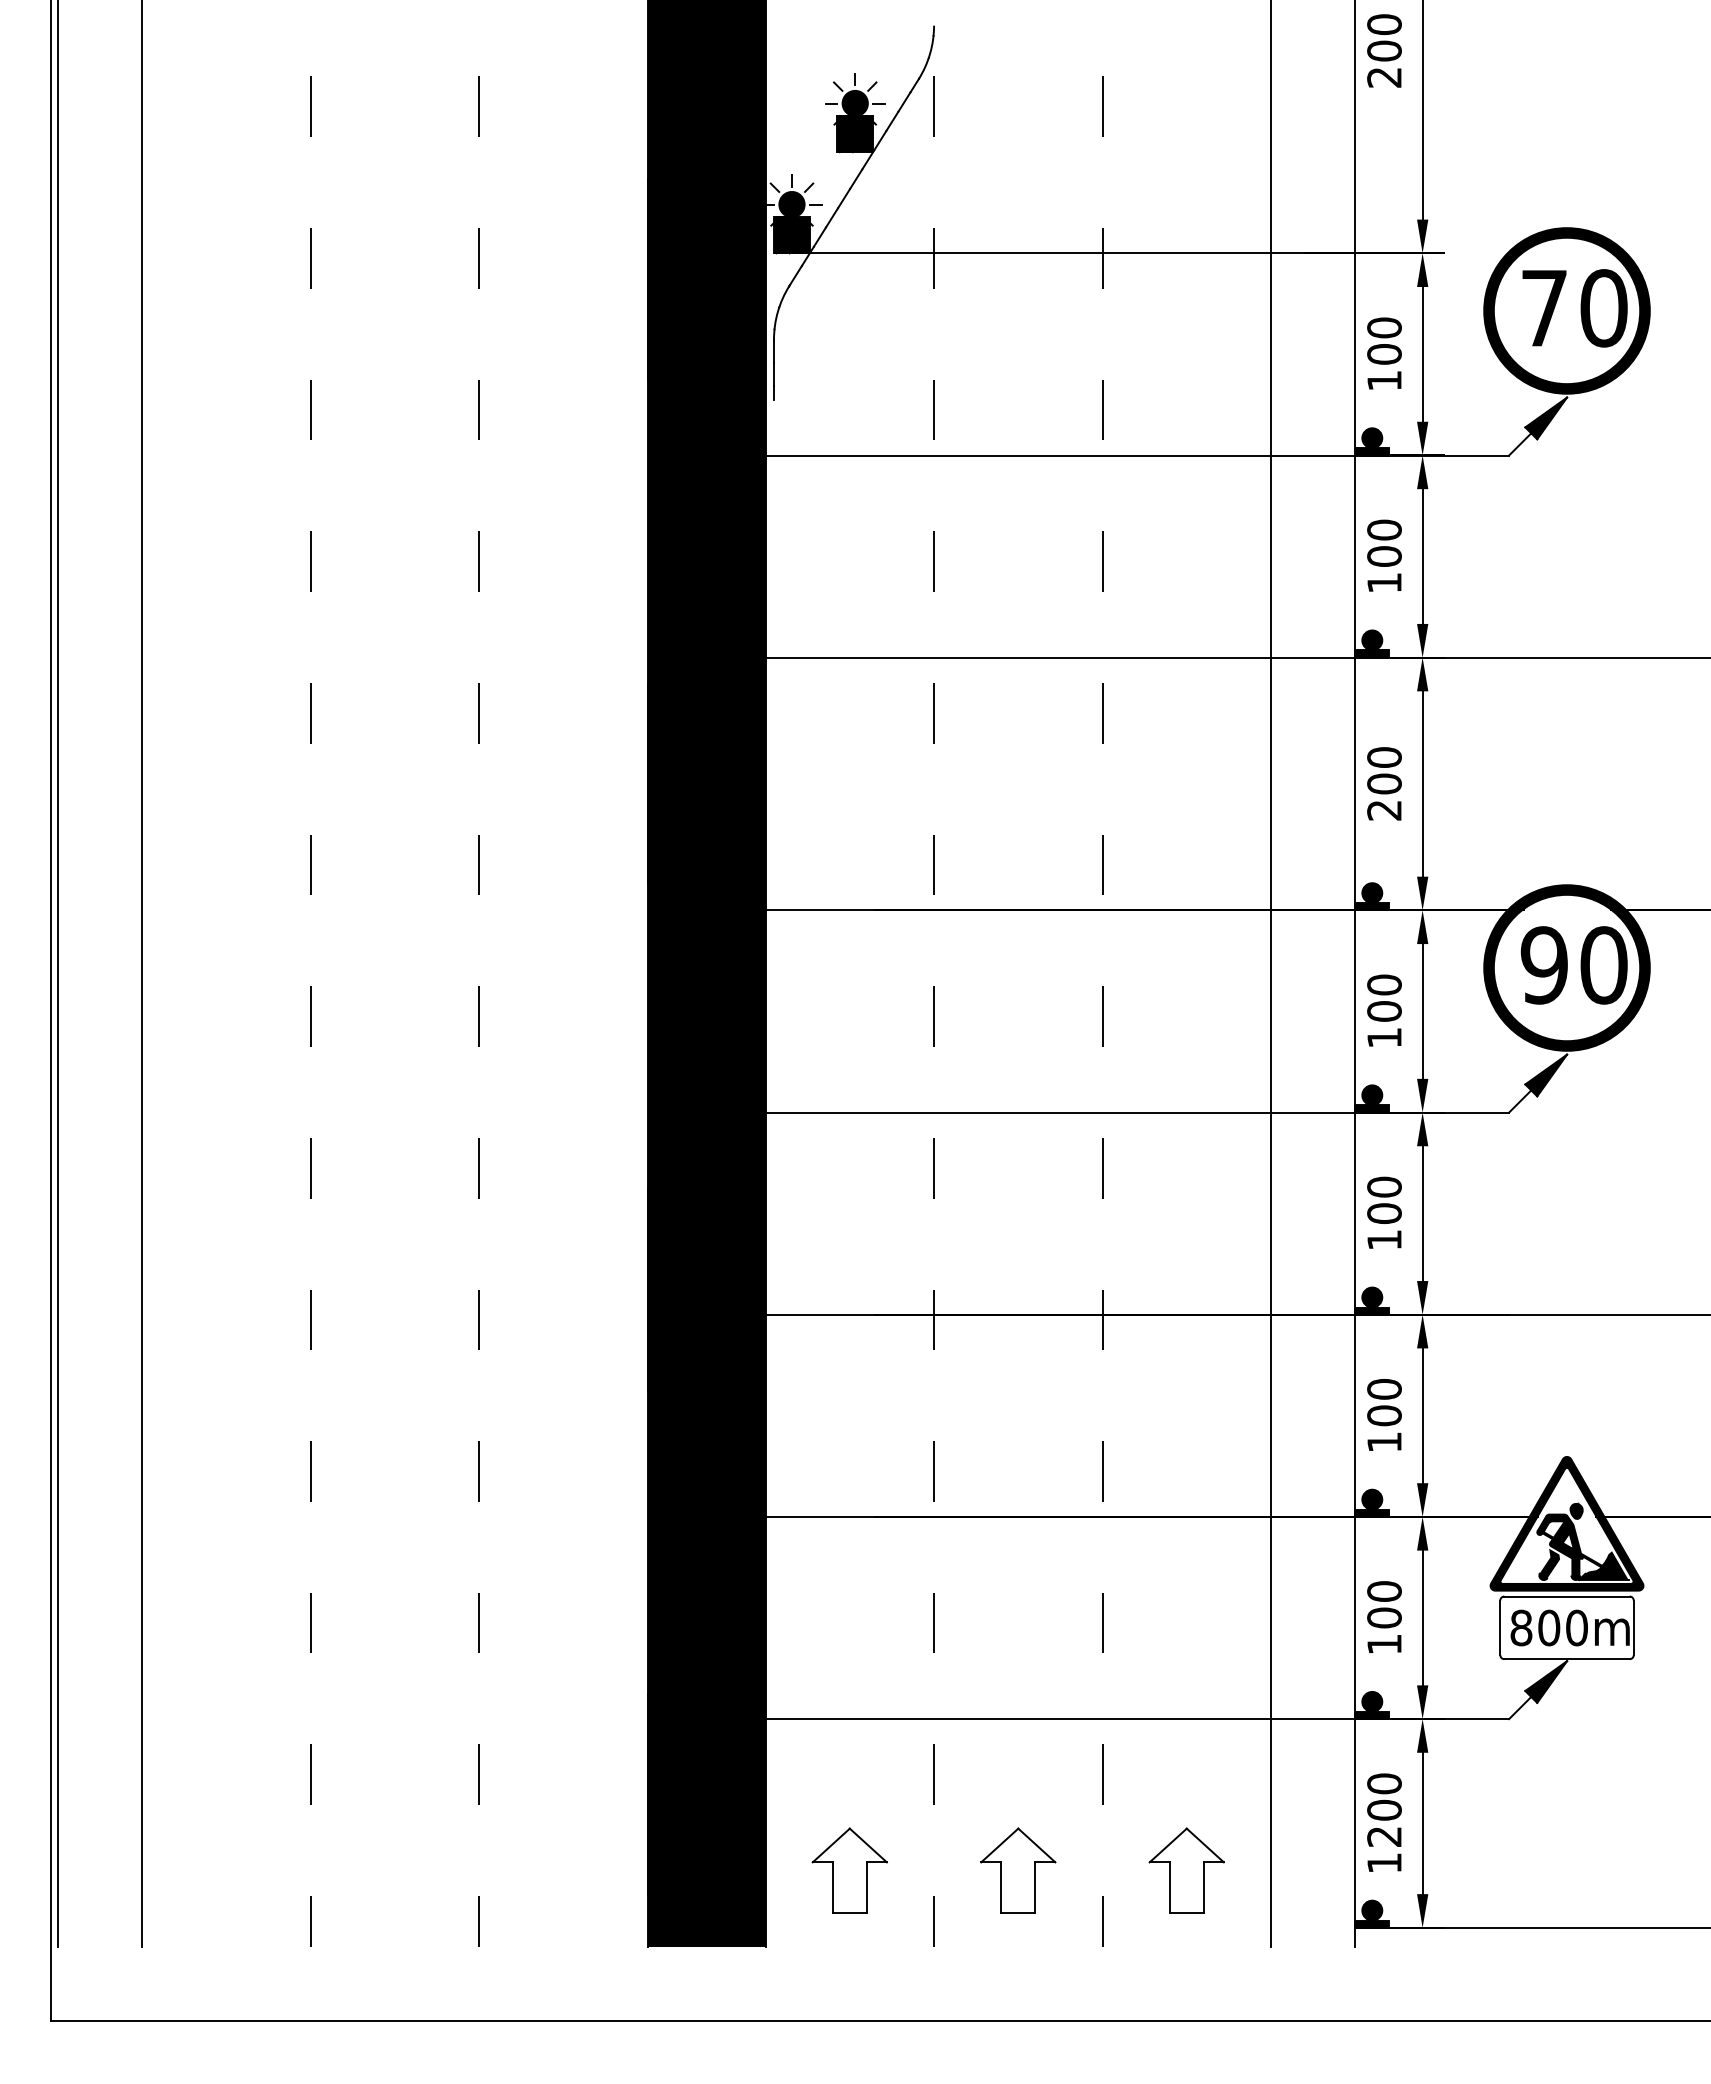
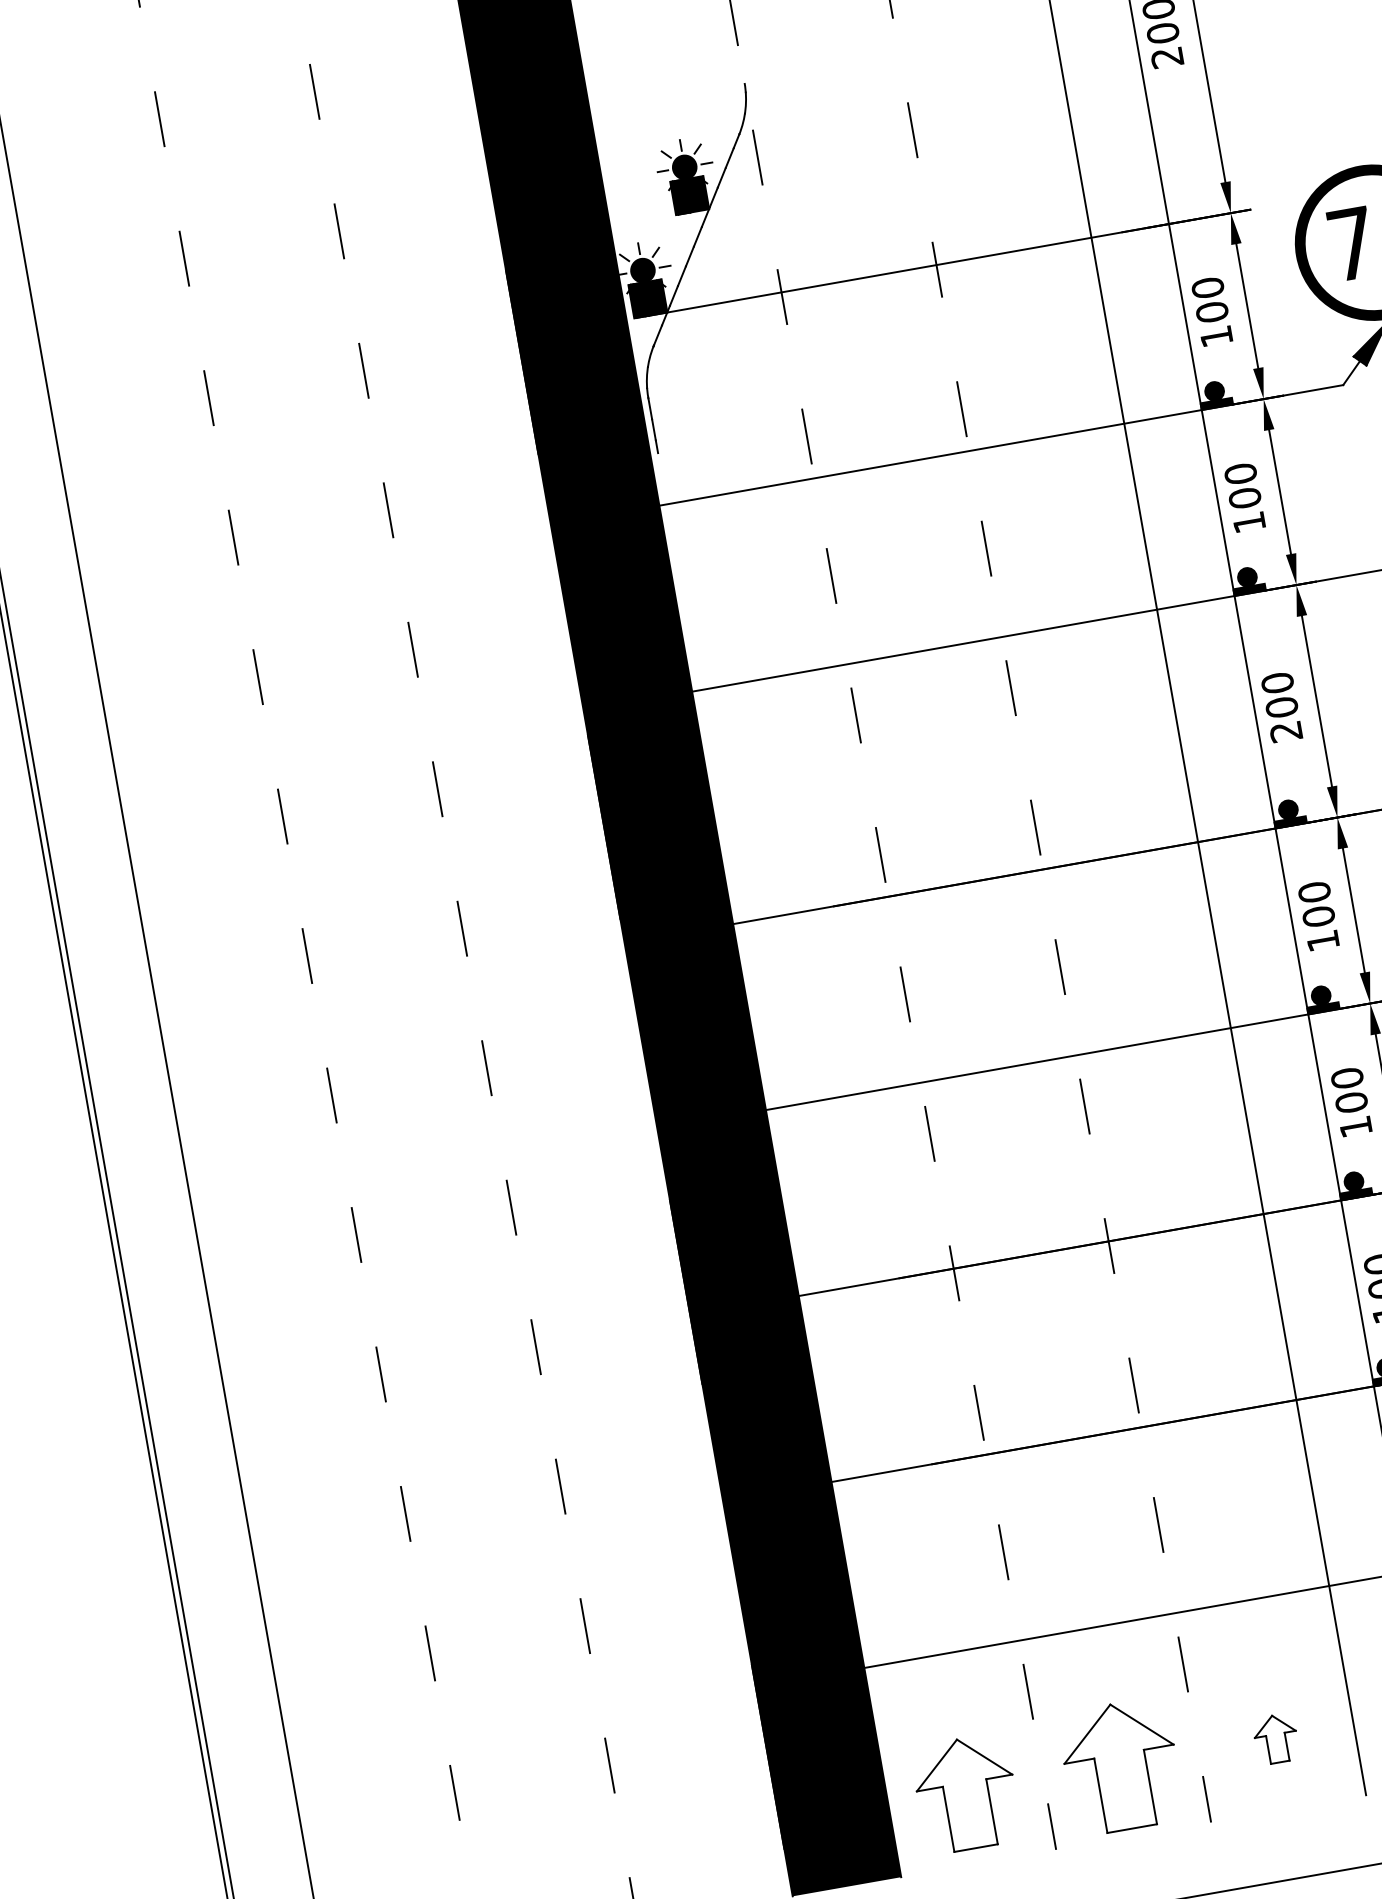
part: (849, 1870) -> (966, 1793), size x1.4
part: (1018, 1870) -> (1121, 1766), size x1.6
part: (1186, 1870) -> (1276, 1738), size x0.6

